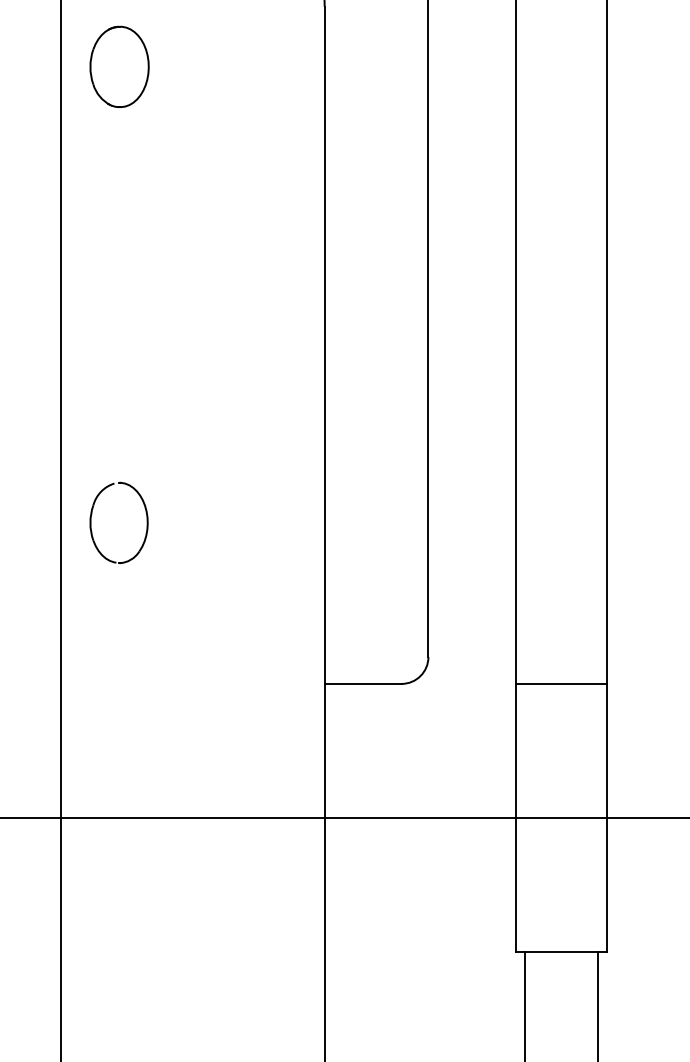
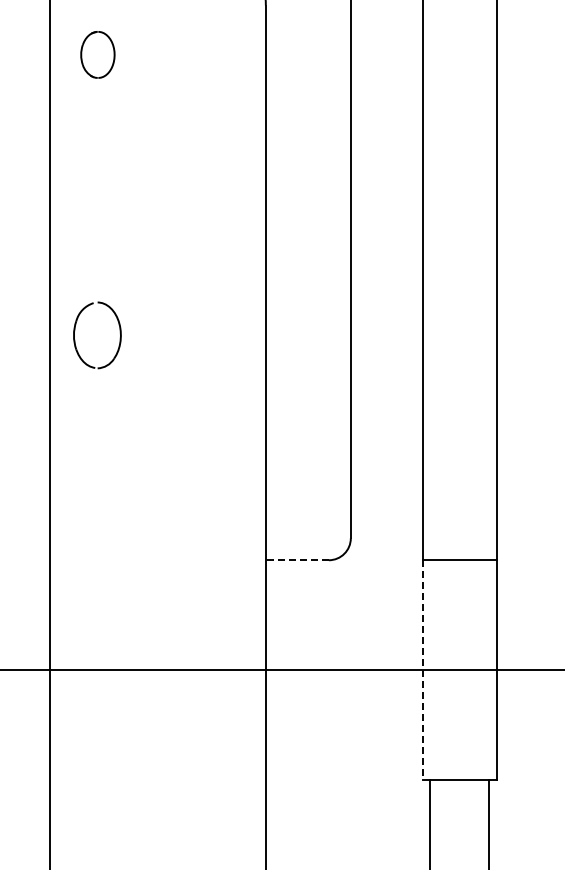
part: (119, 66) -> (97, 54), size x0.7
part: (146, 519) -> (119, 332), moved
line: (363, 684) -> (297, 560), solid -> dashed
line: (515, 818) -> (422, 670), solid -> dashed

